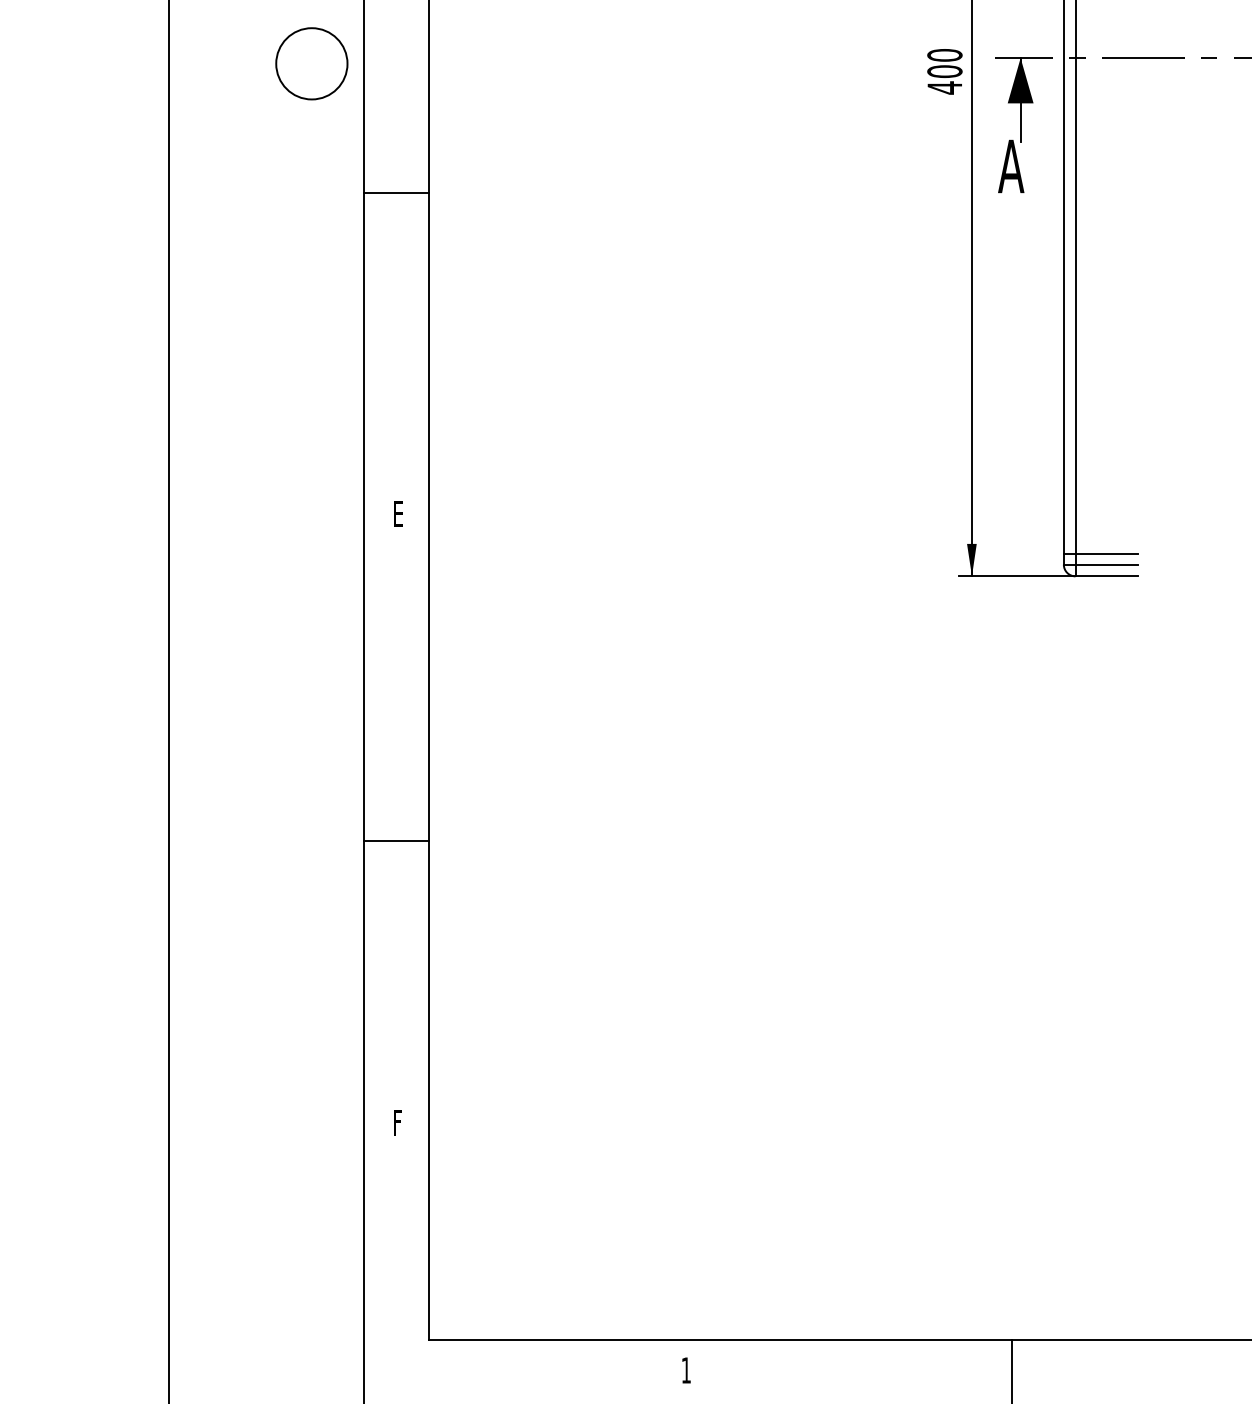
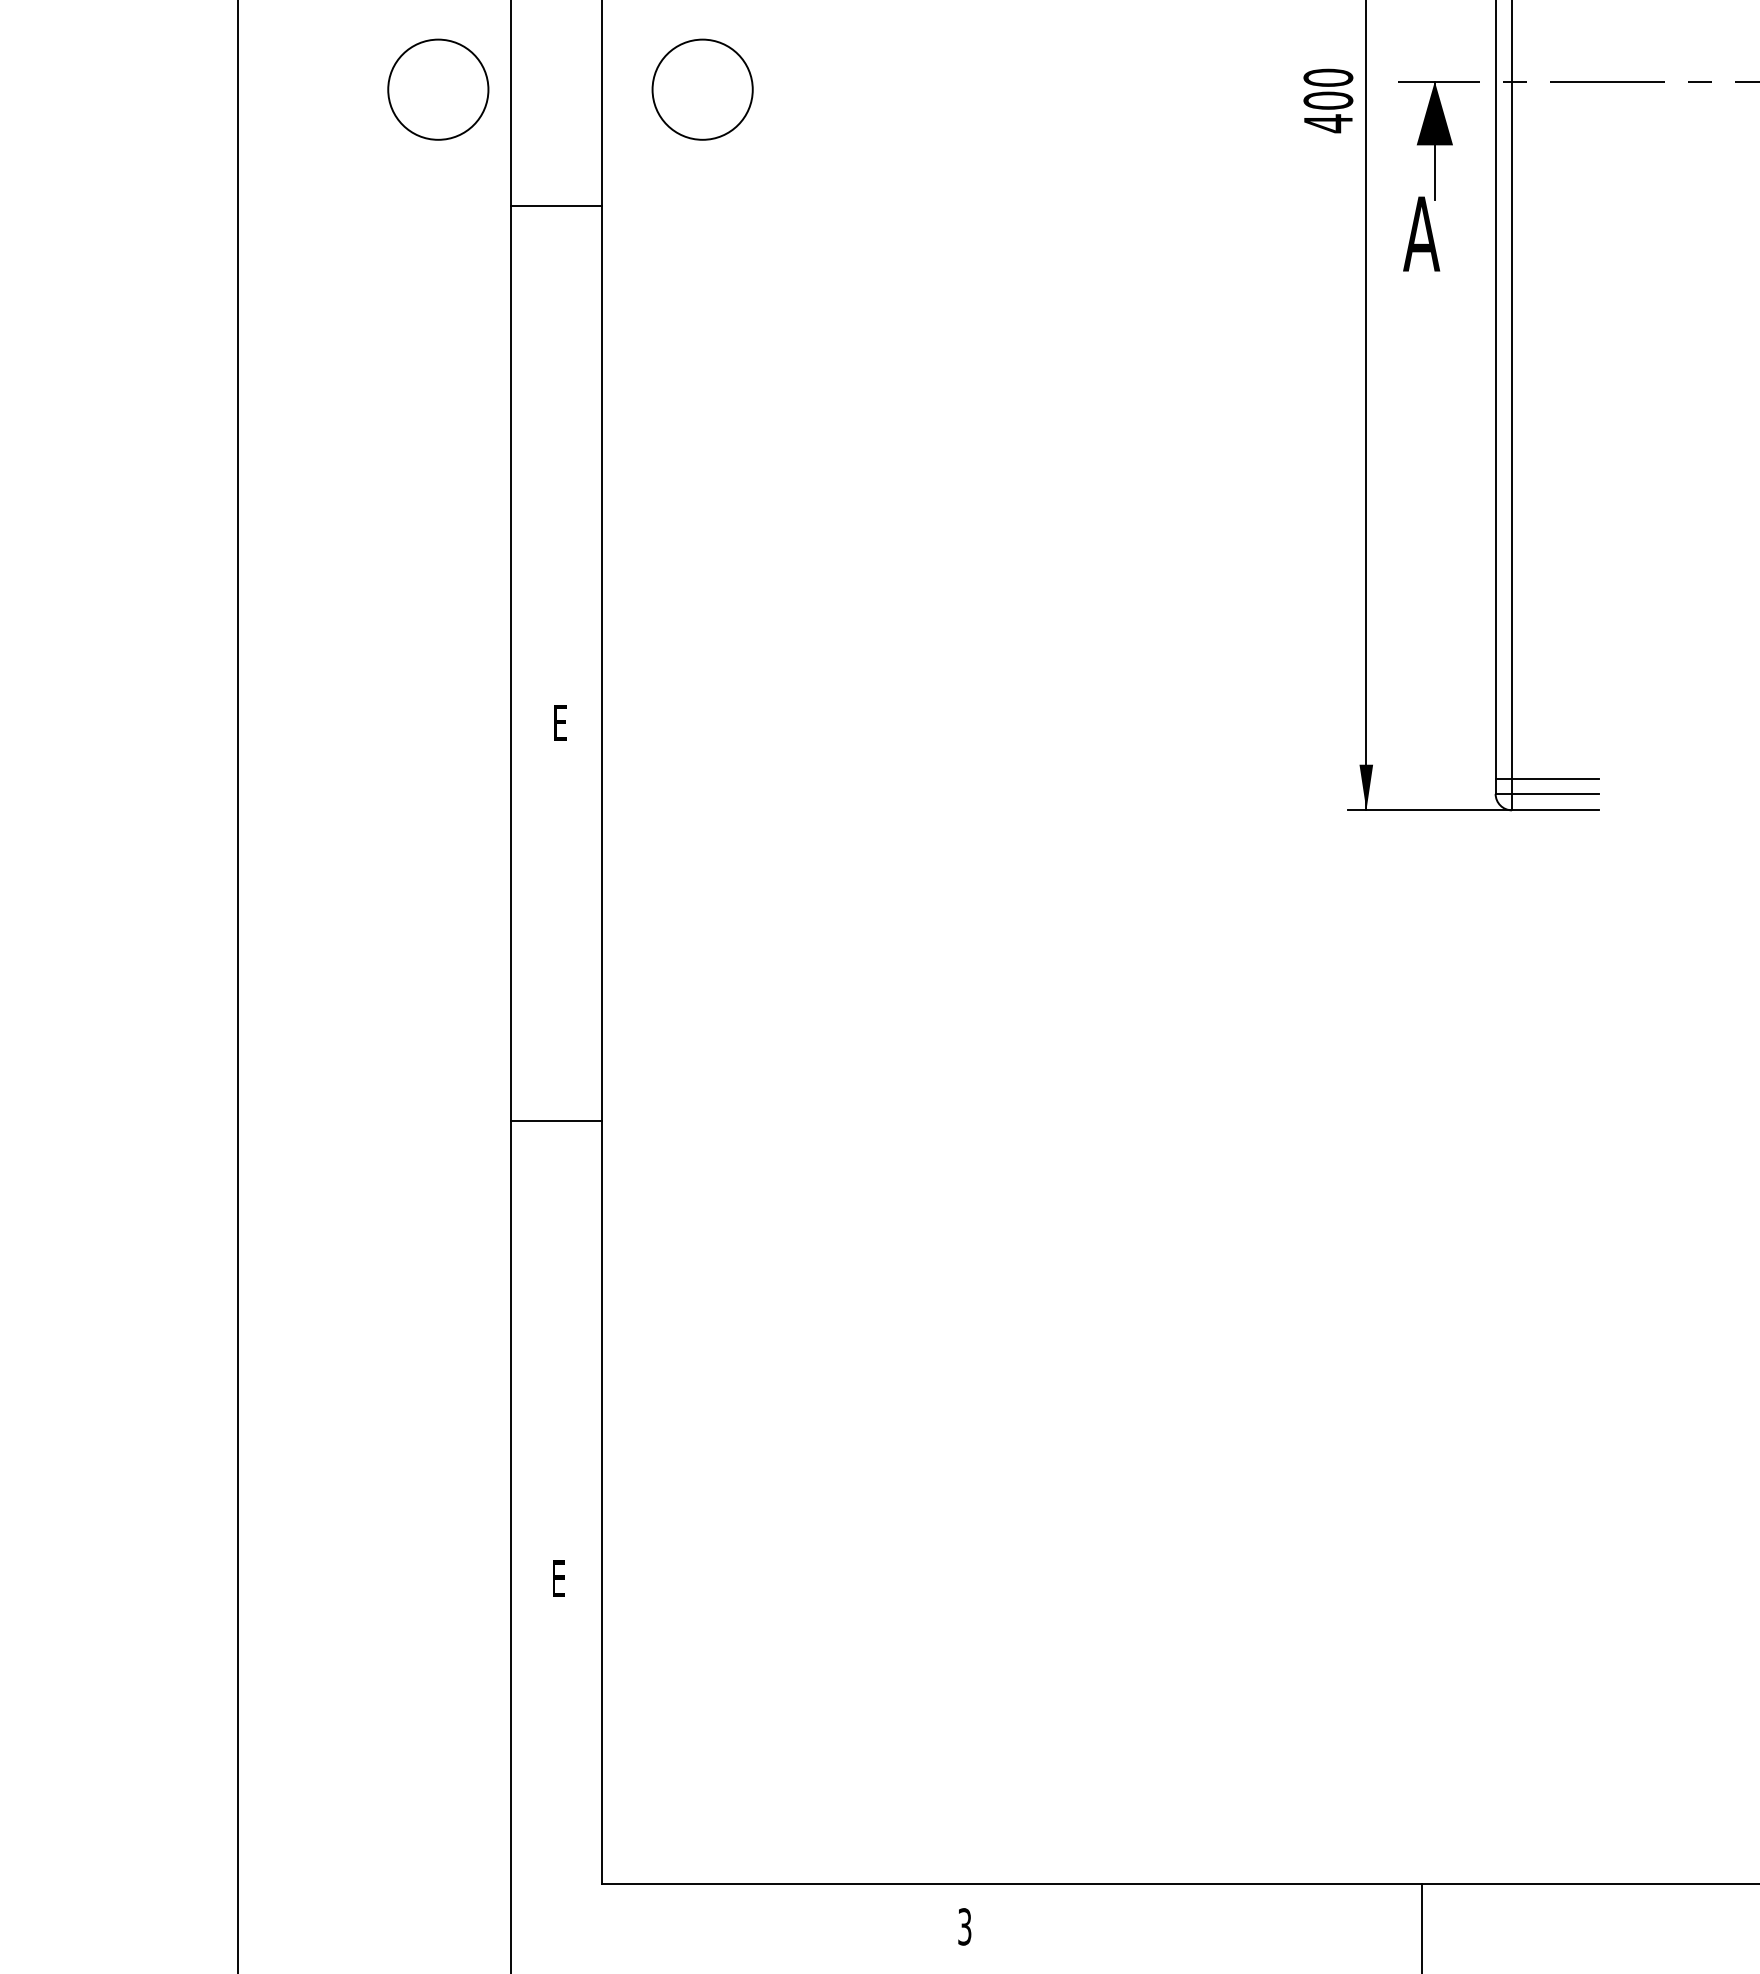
circle: (499, 63) -> (702, 89), added
line: (395, 193) -> (555, 205), moved
line: (395, 841) -> (555, 1121), moved
text: (397, 1122) -> (558, 1578), F -> E
text: (685, 1370) -> (963, 1926), 1 -> 3

